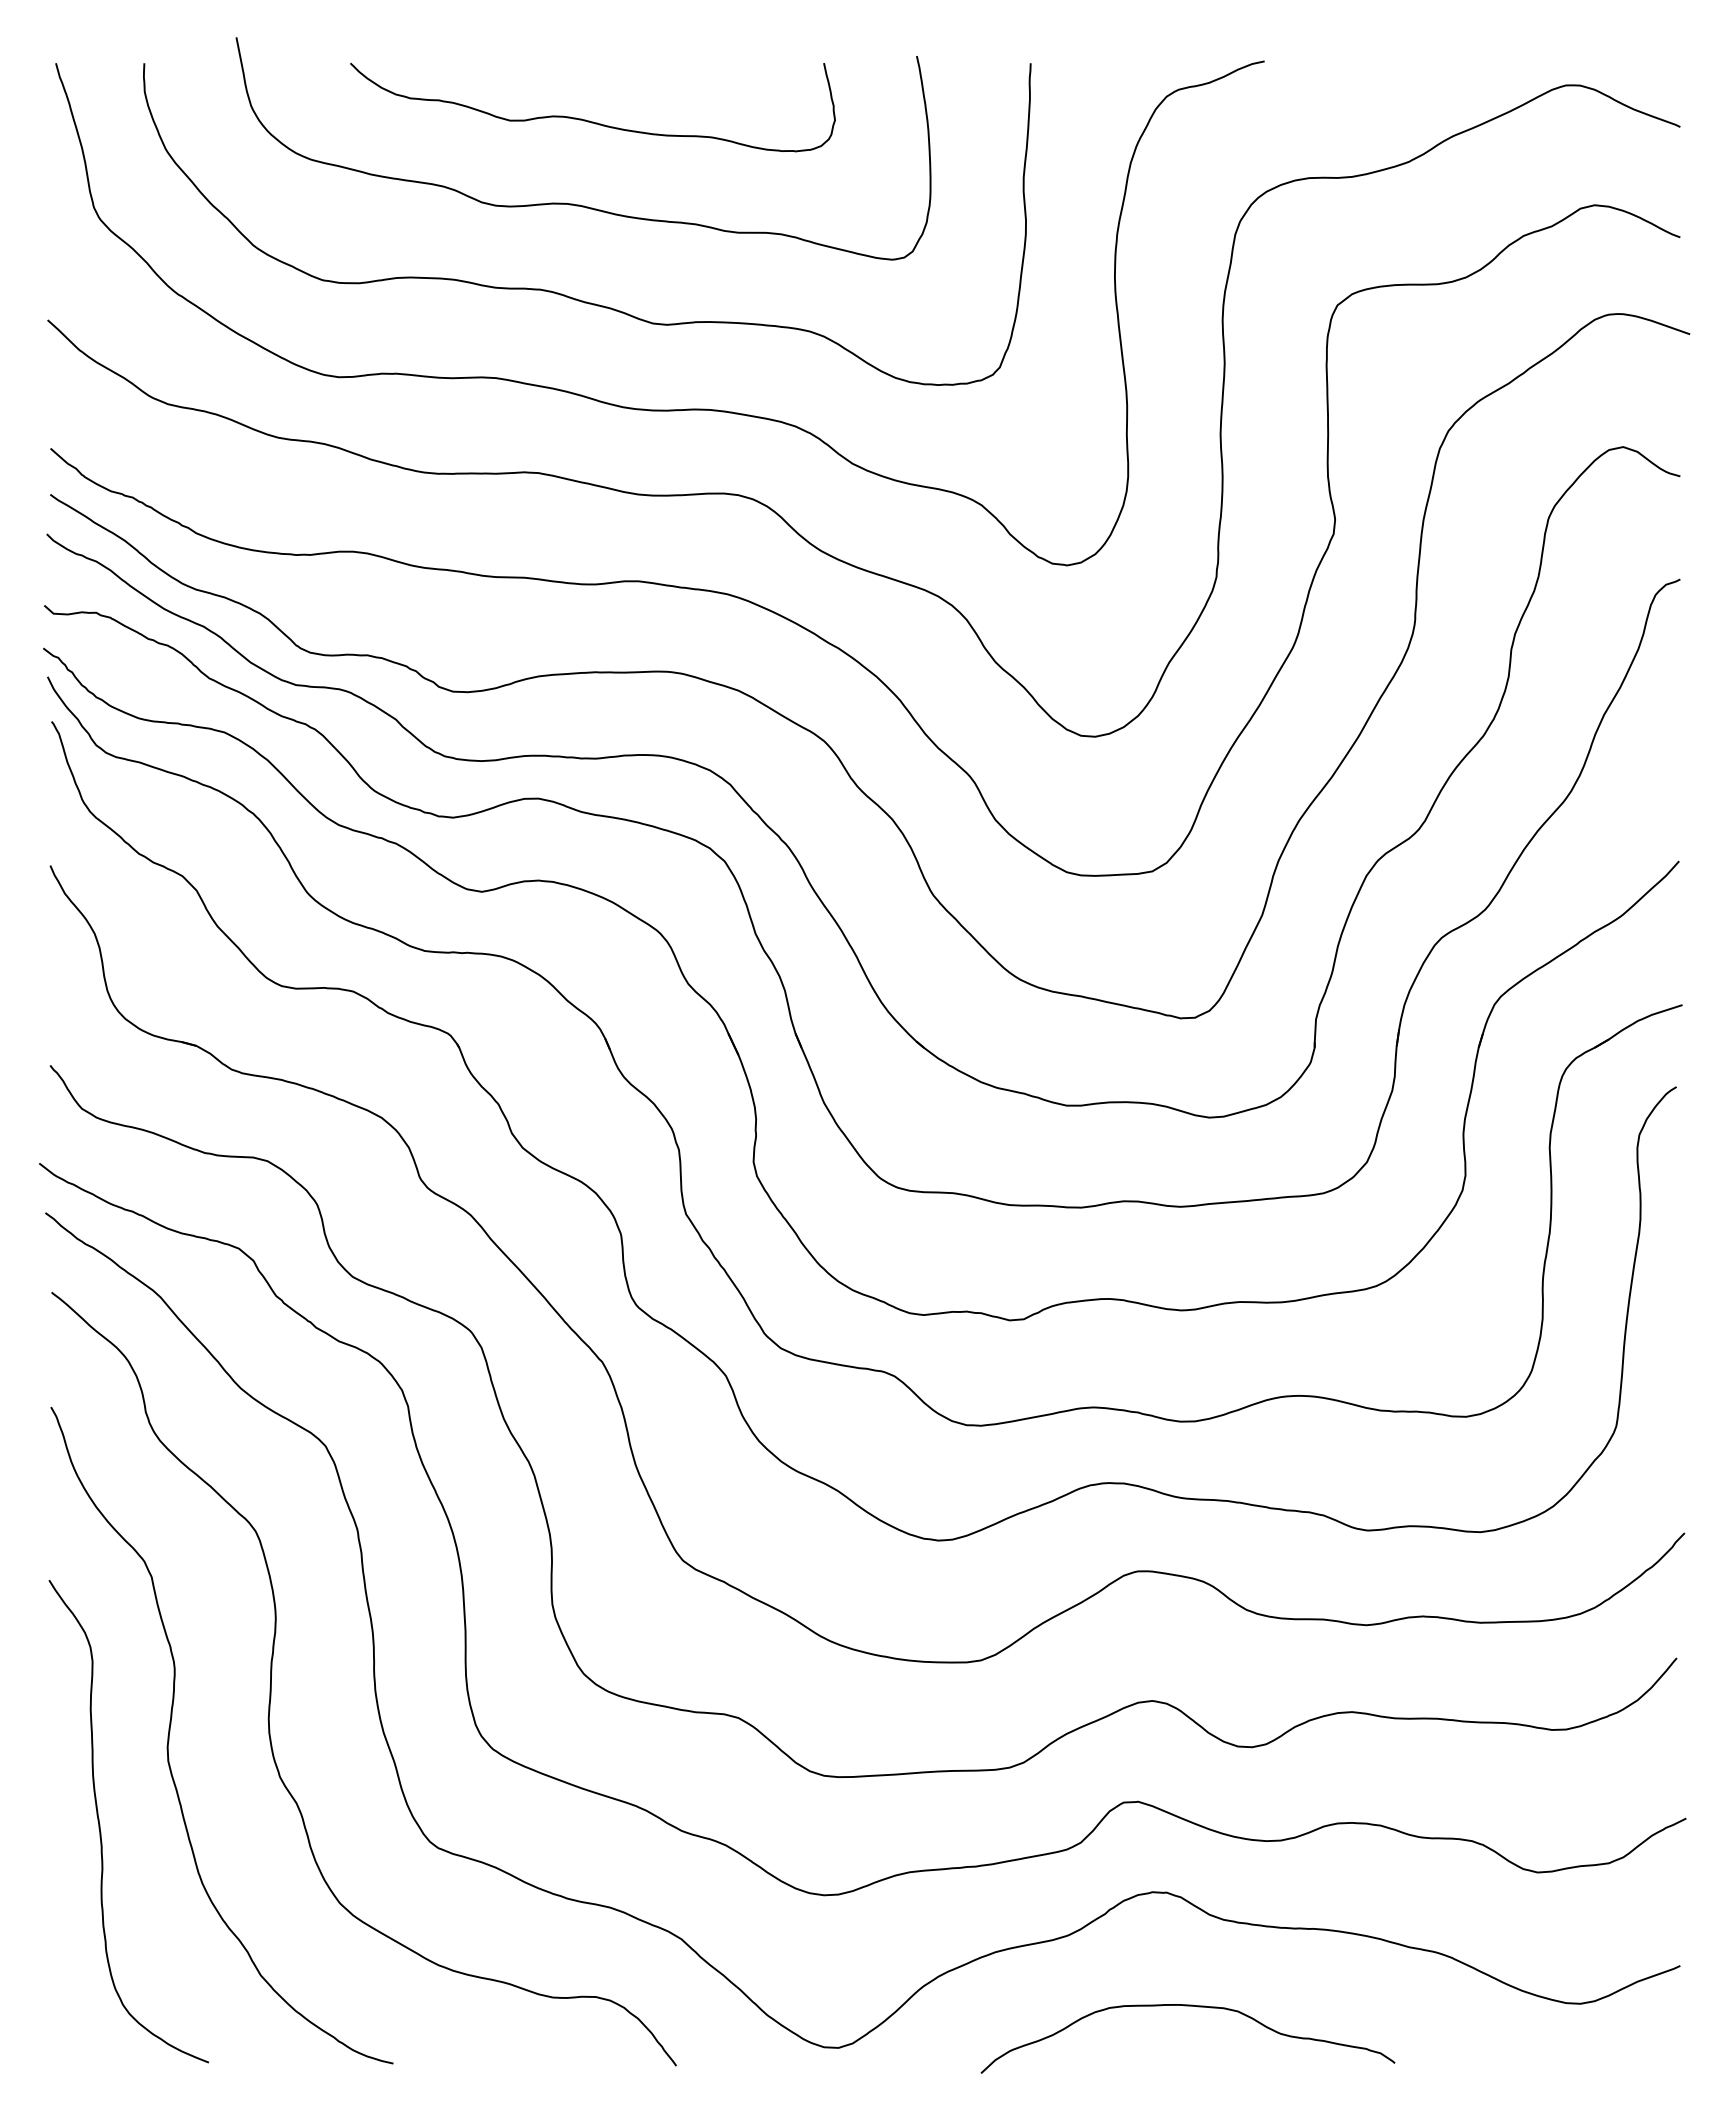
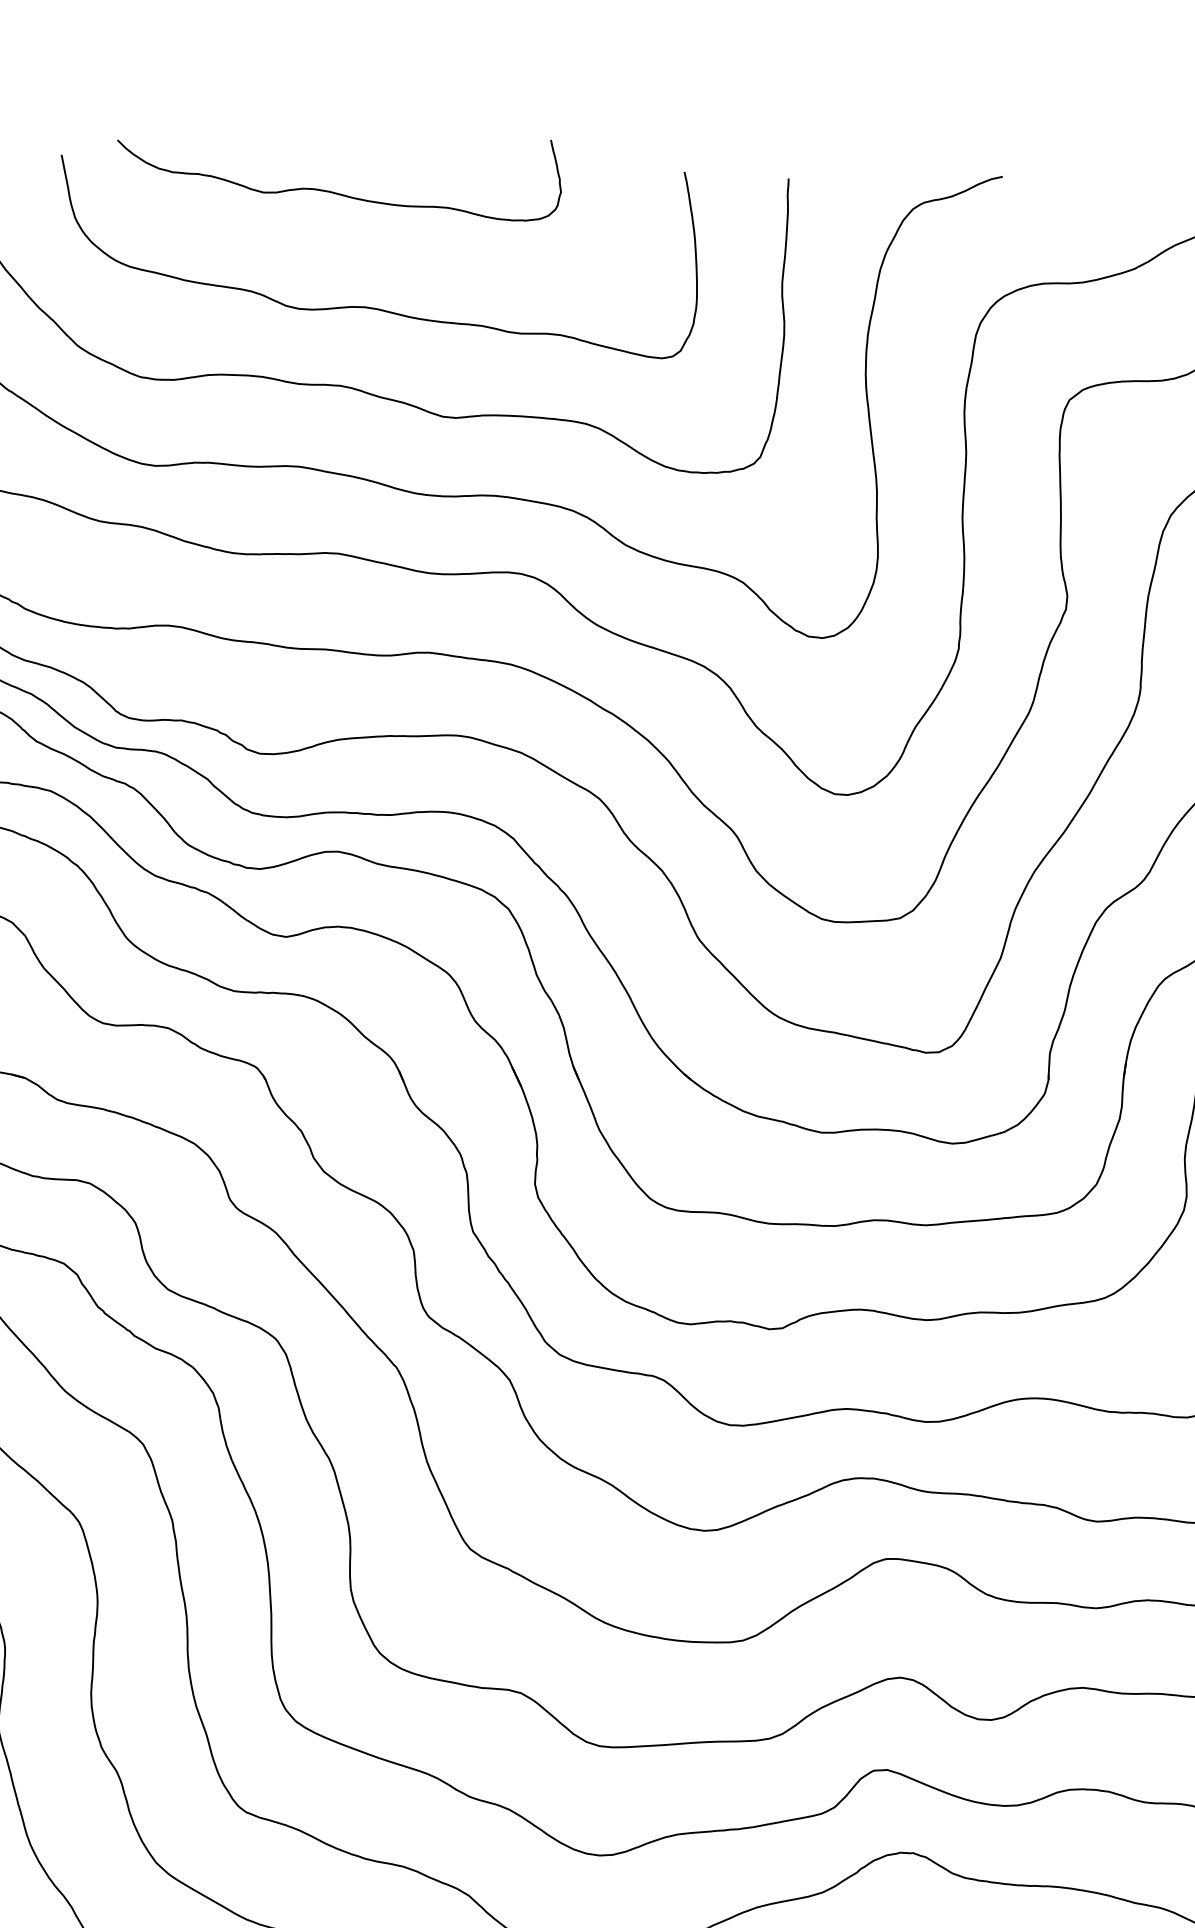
curve: (589, 120) -> (336, 192), moved

